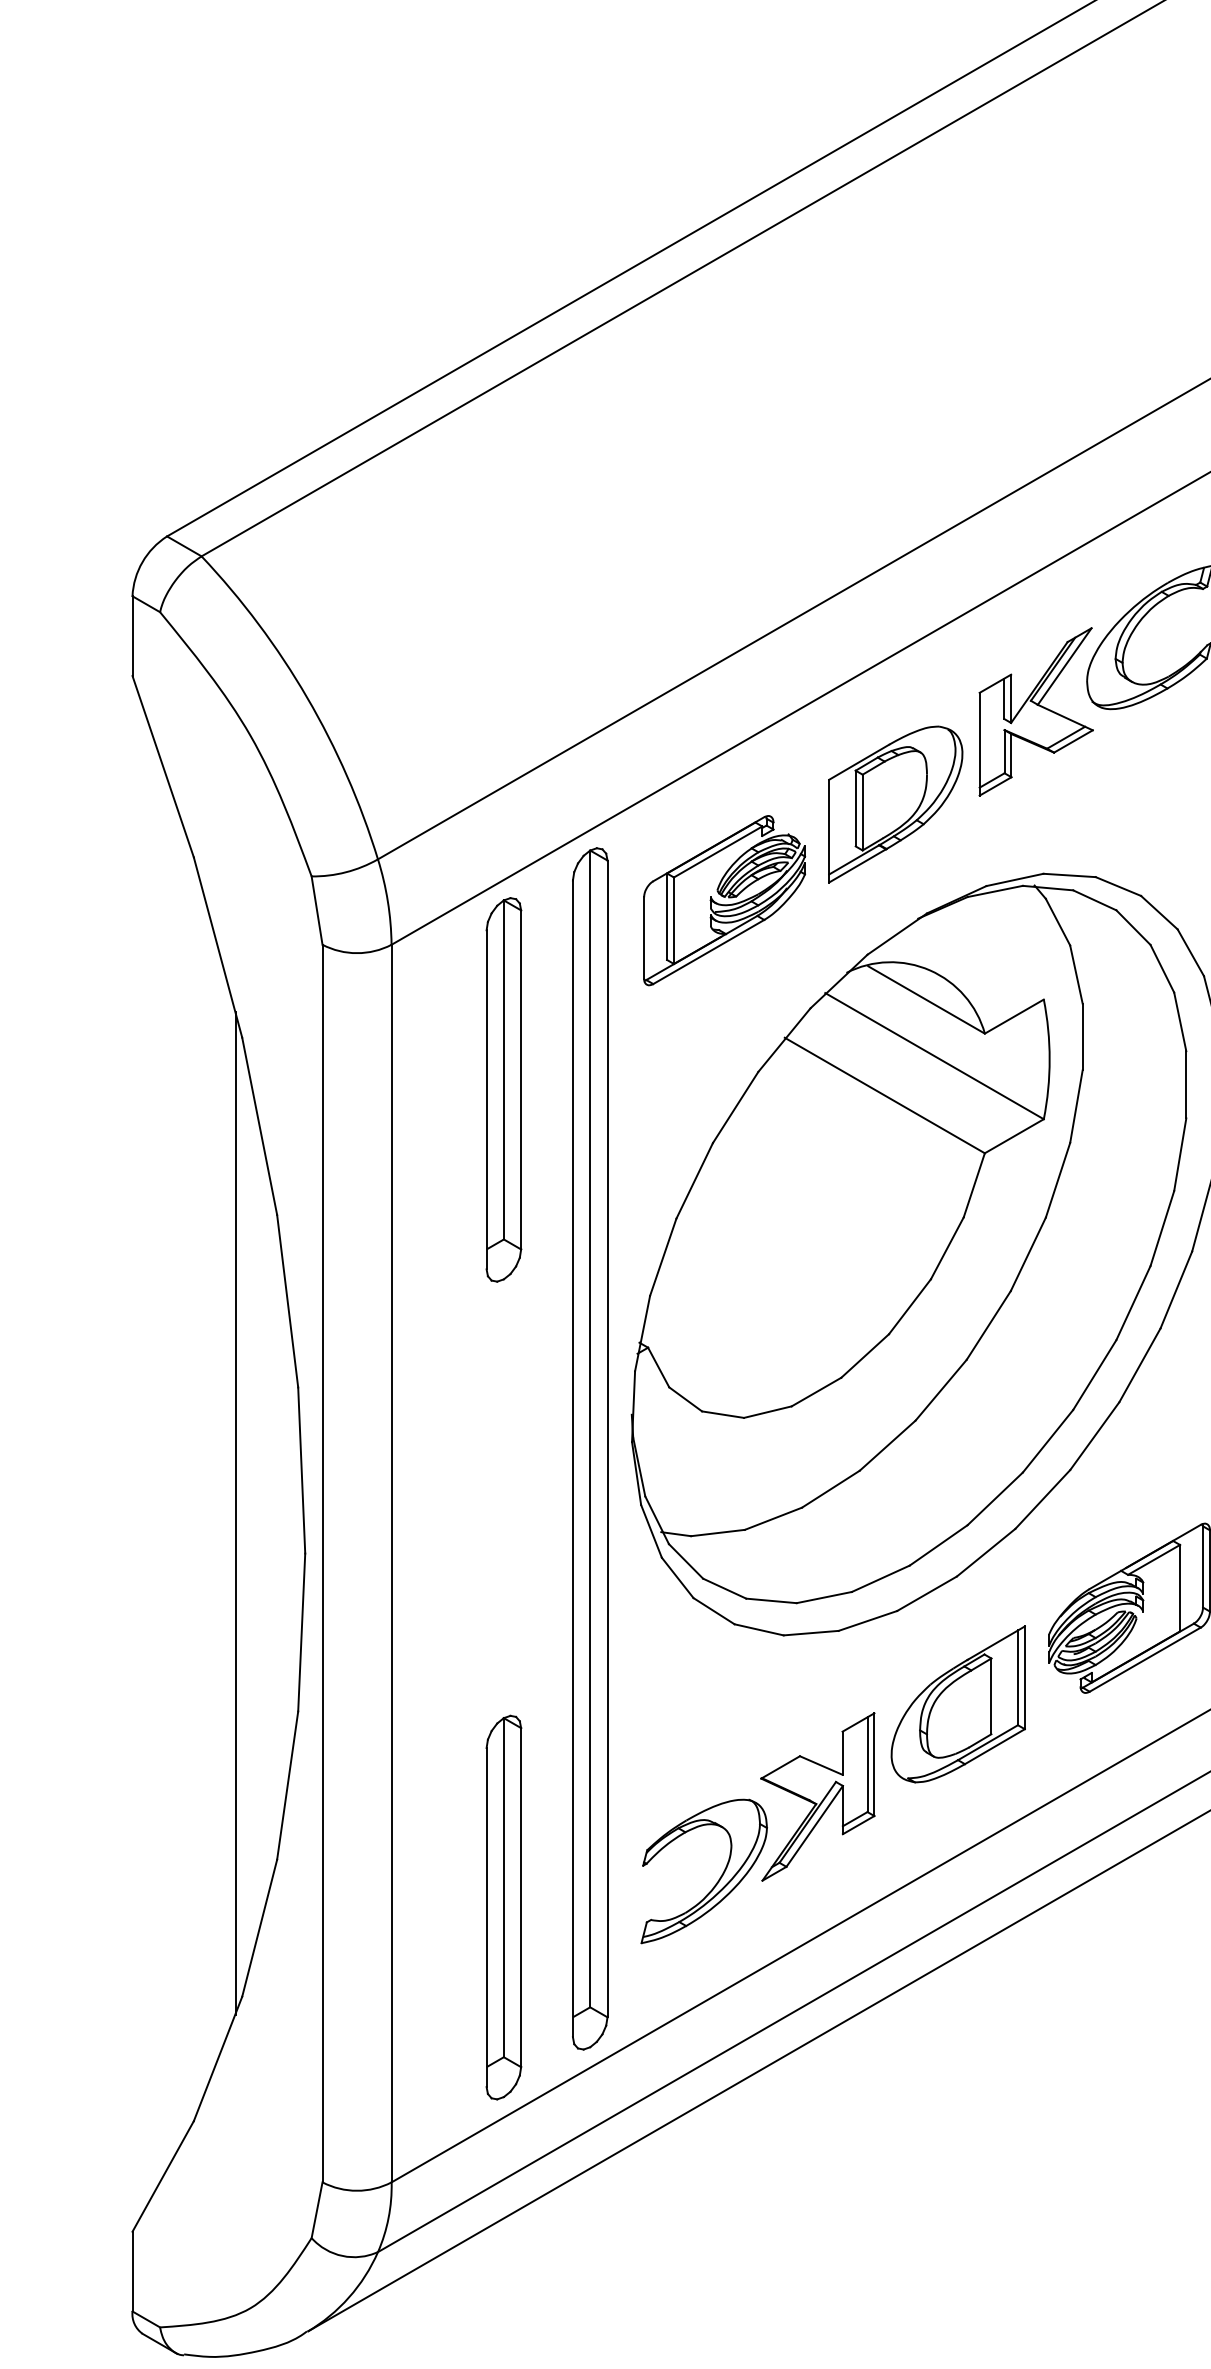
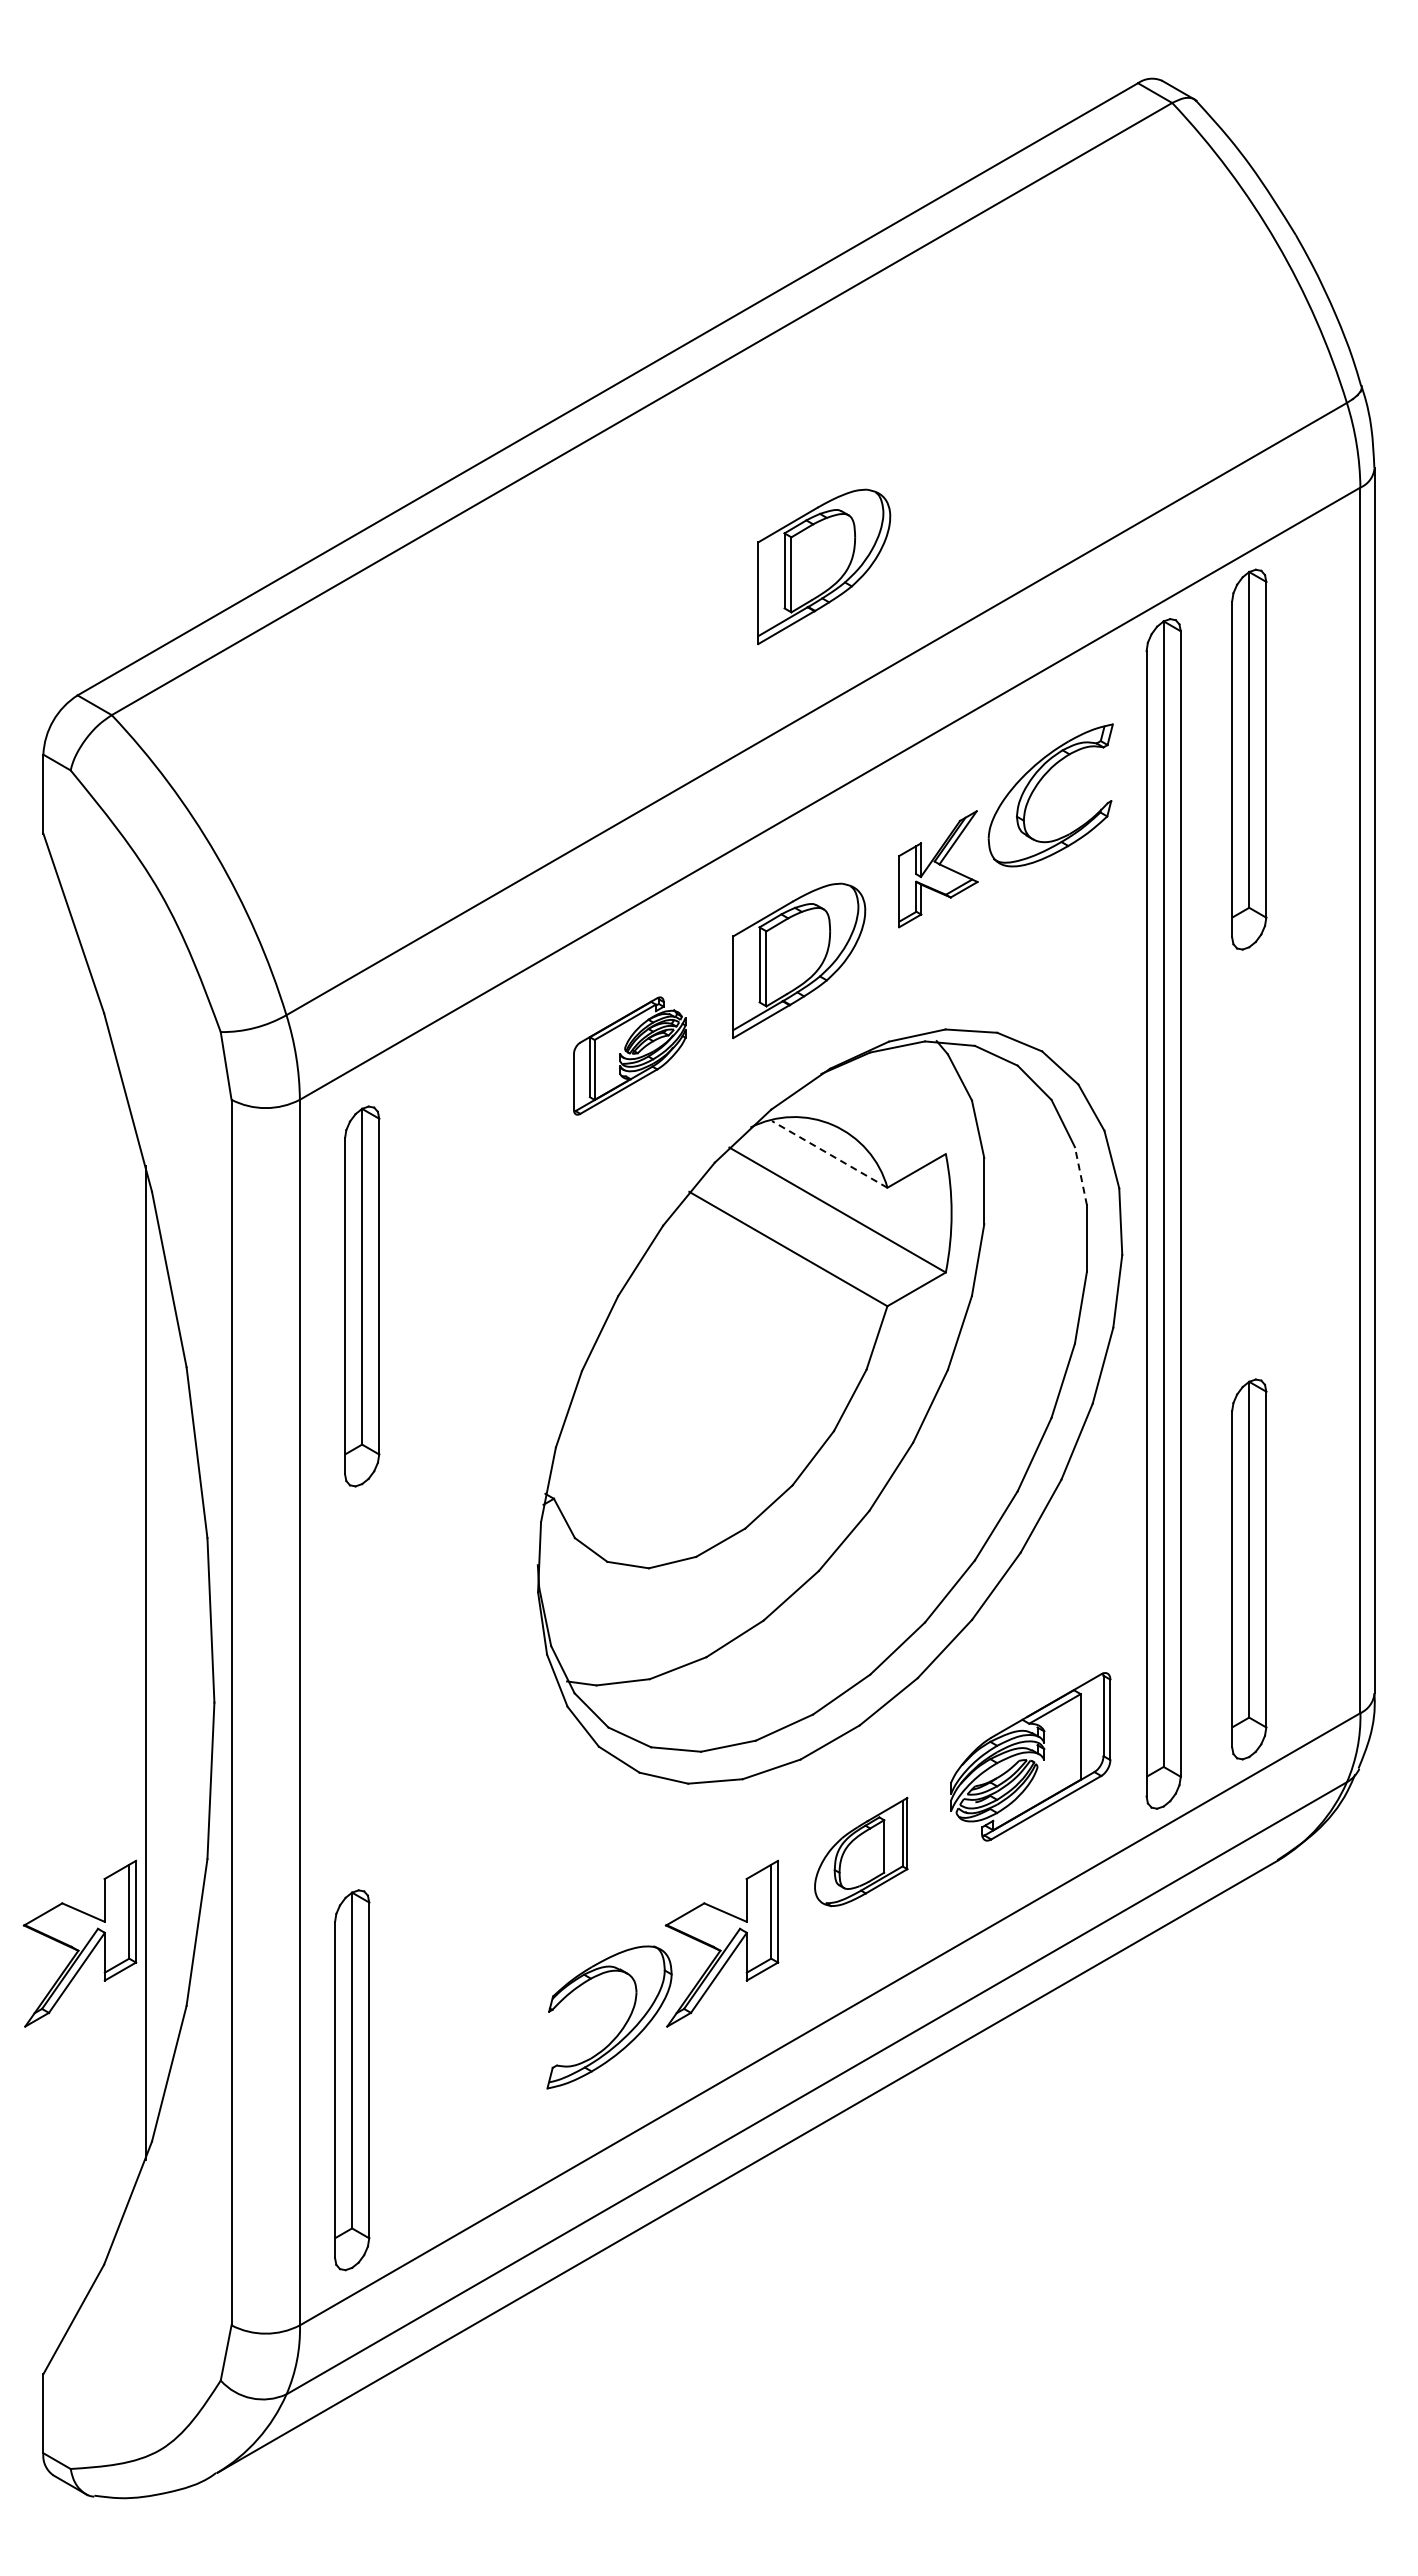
part: (921, 406) -> (824, 566), added
part: (1036, 712) -> (938, 869), size x0.7
part: (724, 900) -> (629, 1055), size x0.7
line: (926, 1000) -> (829, 1154), solid -> dashed
line: (1179, 1022) -> (1080, 1176), solid -> dashed
part: (504, 1089) -> (362, 1296), moved
part: (590, 1448) -> (496, 1598), removed
part: (958, 1703) -> (861, 1851), size x0.7
part: (168, 1796) -> (79, 1943), added
part: (504, 1907) -> (352, 2080), moved

